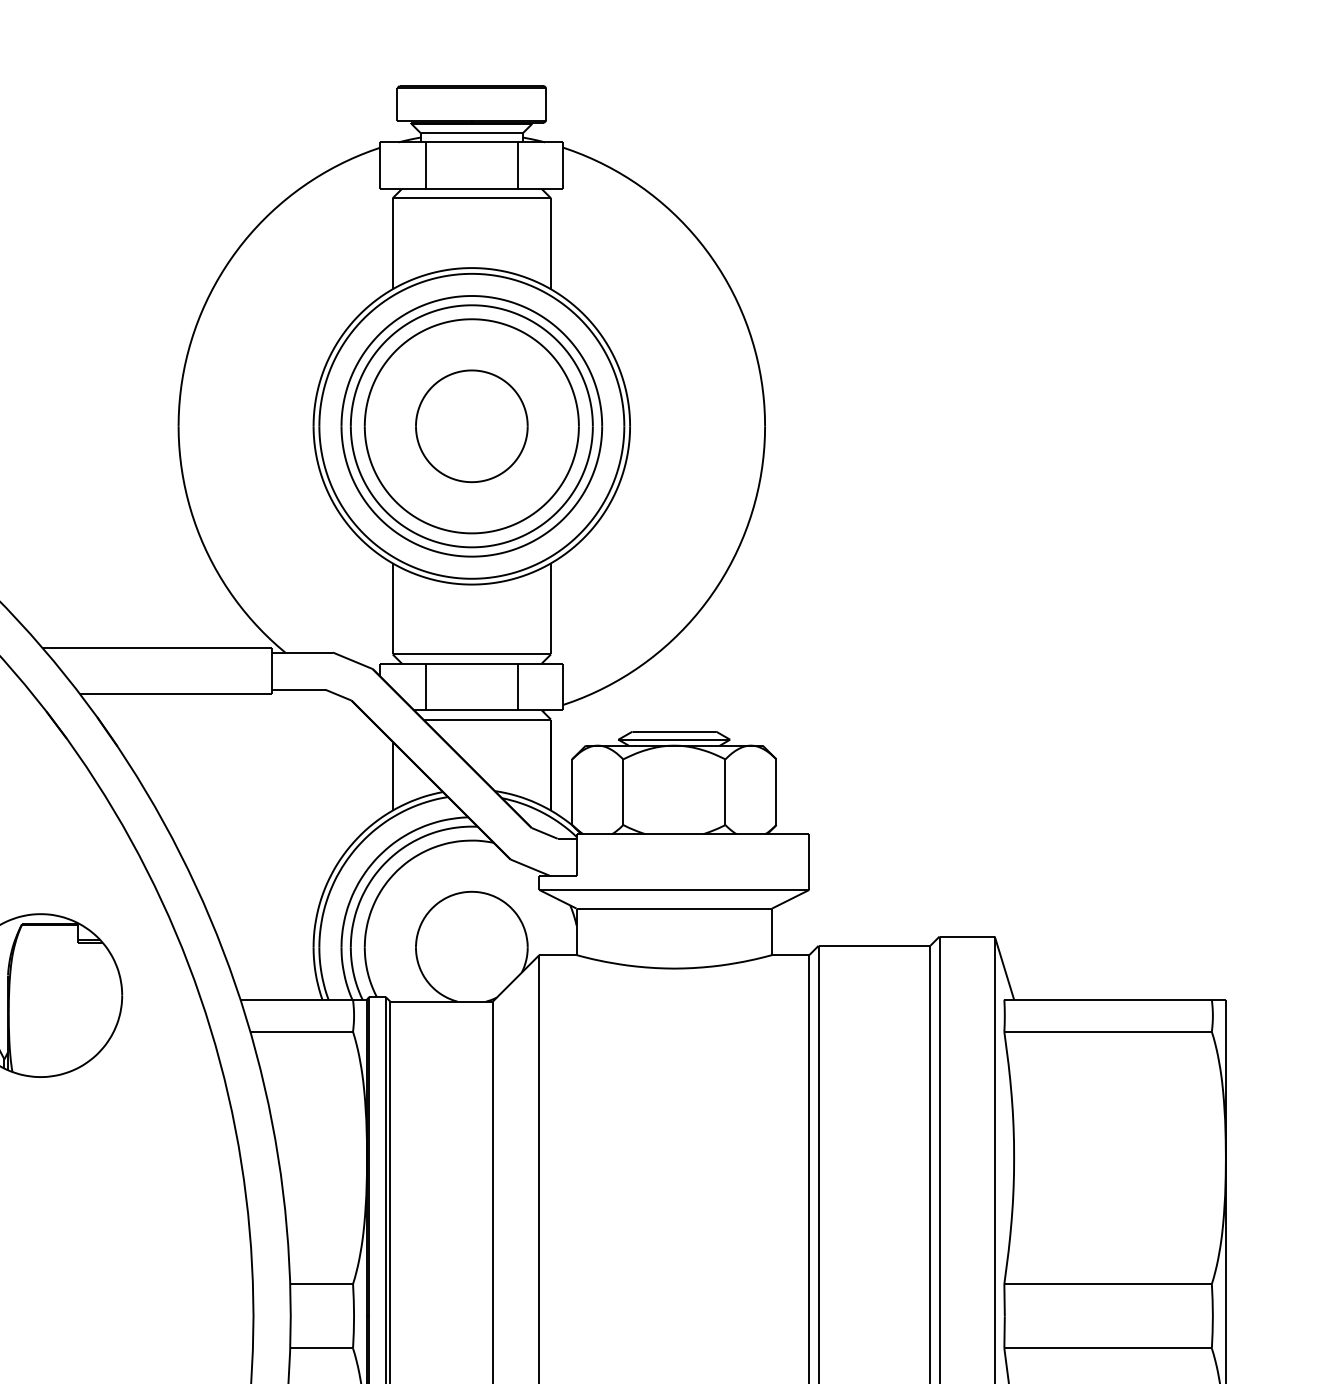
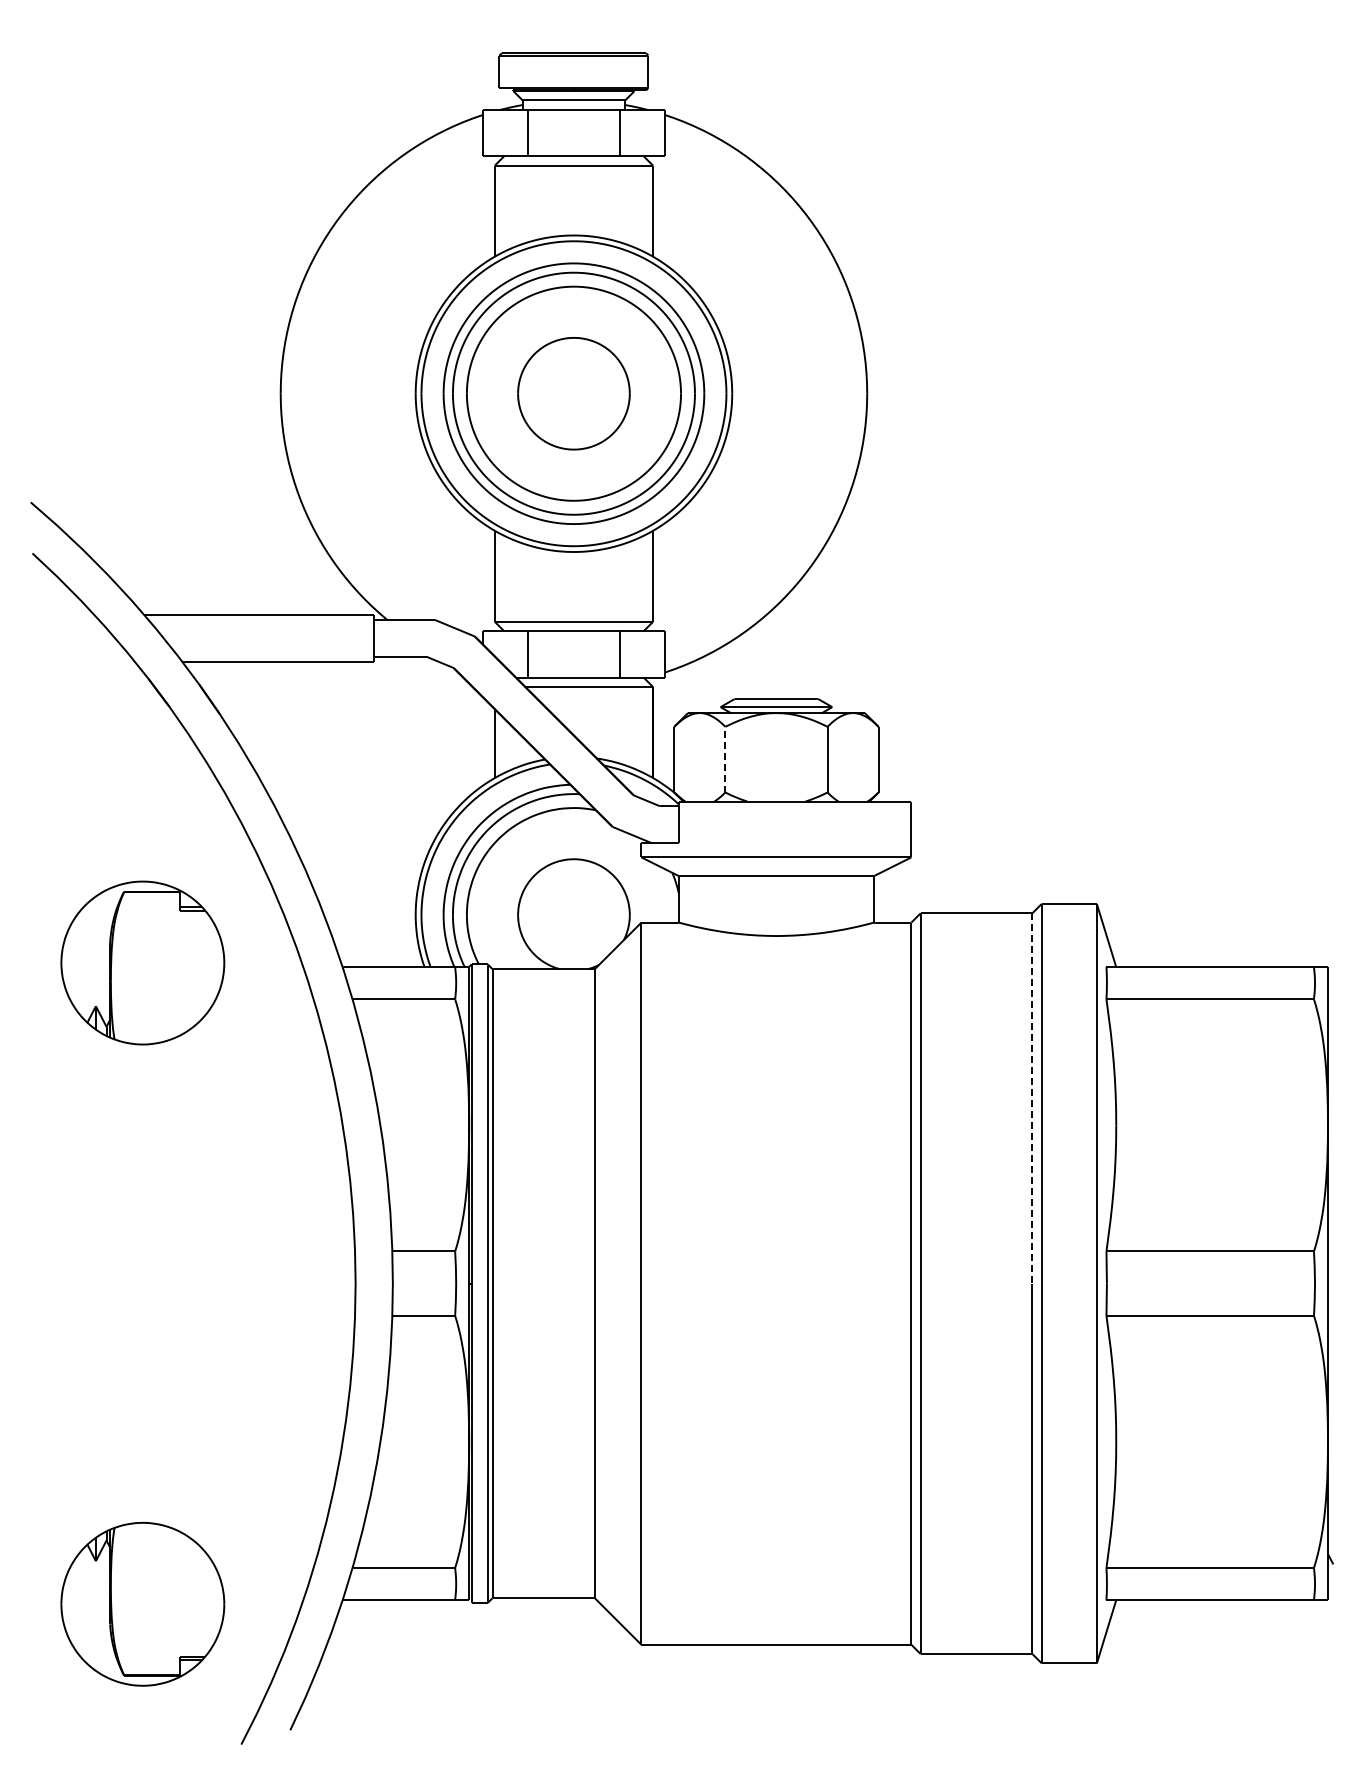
line: (623, 792) -> (725, 759), solid -> dashed
line: (930, 1131) -> (1032, 1098), solid -> dashed

